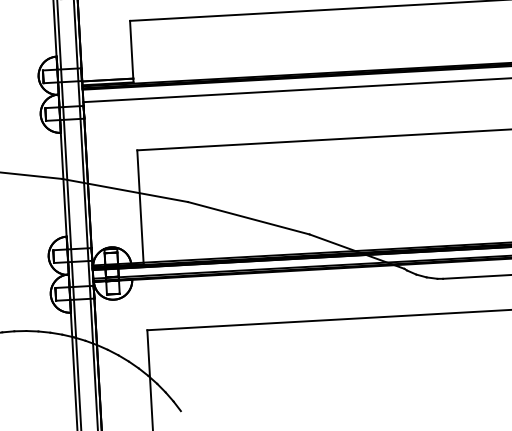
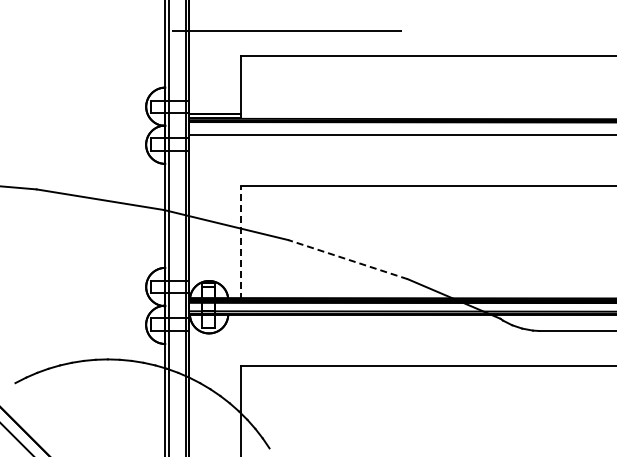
line: (140, 207) -> (240, 242), solid -> dashed
line: (249, 218) -> (348, 259), solid -> dashed

